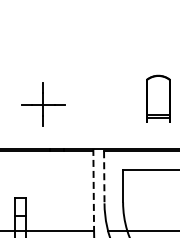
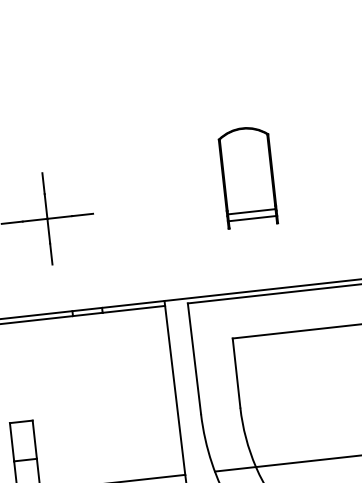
part: (158, 98) -> (248, 176), moved
line: (104, 177) -> (194, 359), dashed -> solid
line: (93, 189) -> (174, 387), dashed -> solid

